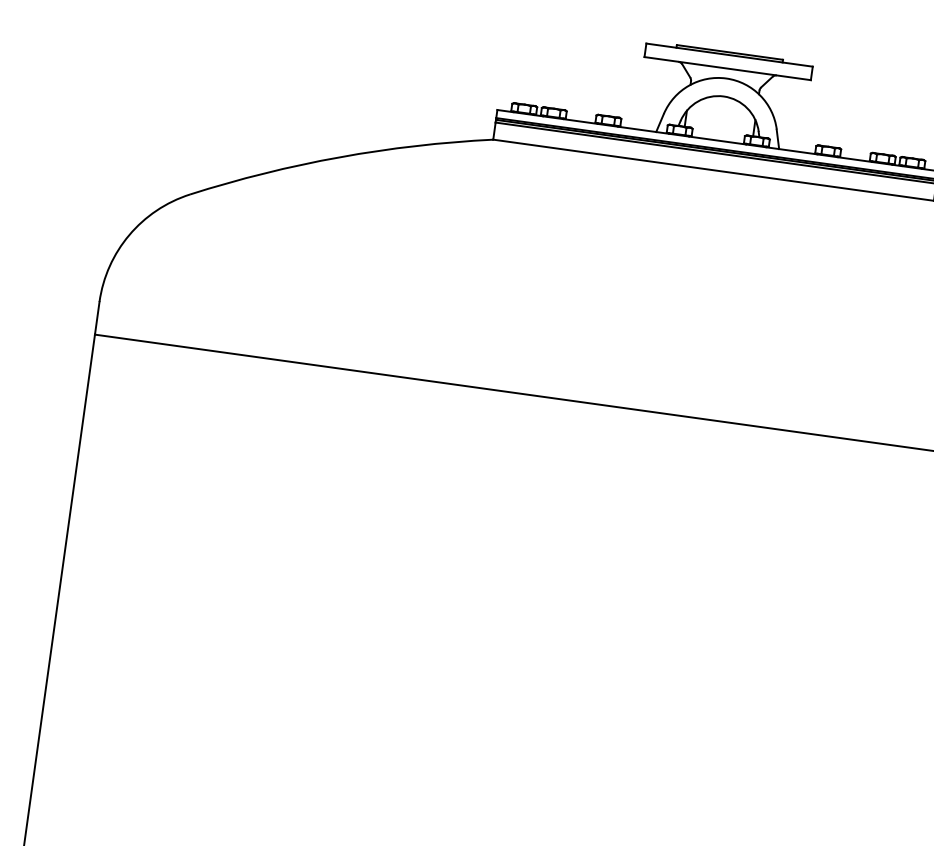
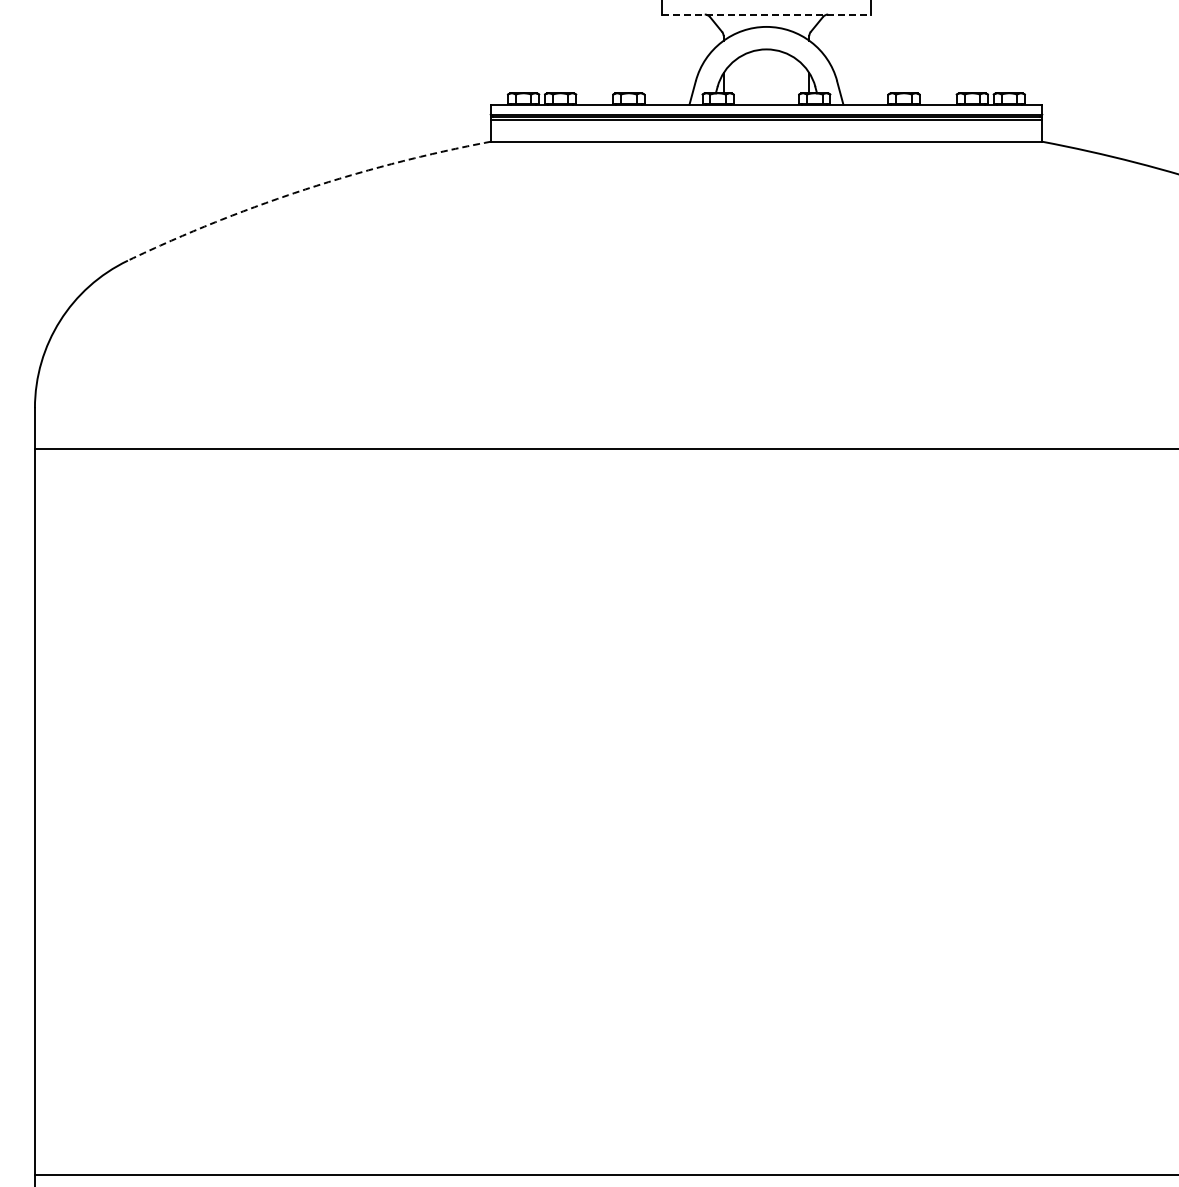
line: (728, 68) -> (767, 14), solid -> dashed
arc: (339, 157) -> (305, 189), solid -> dashed

